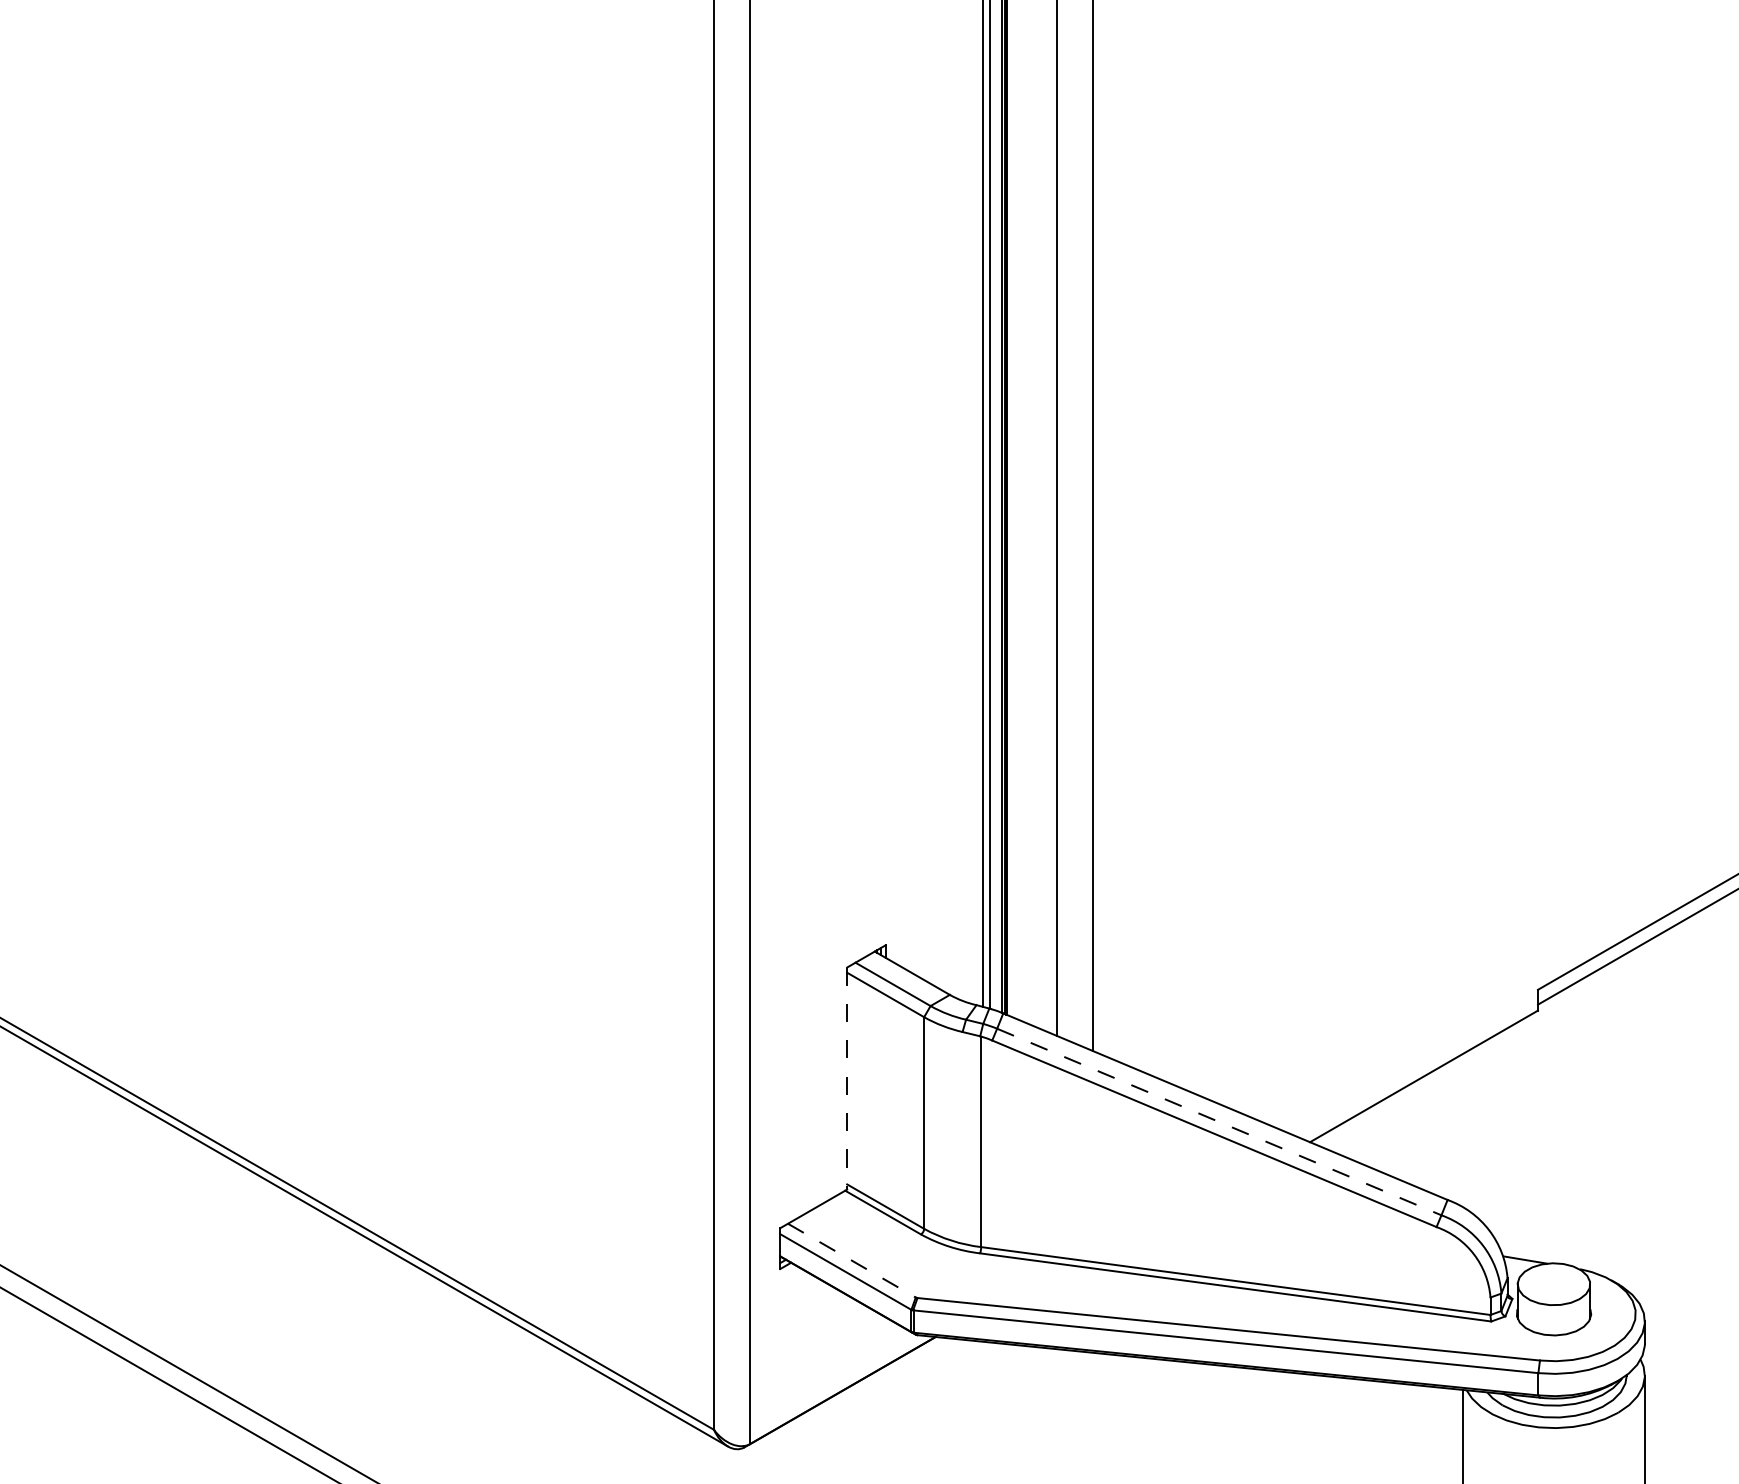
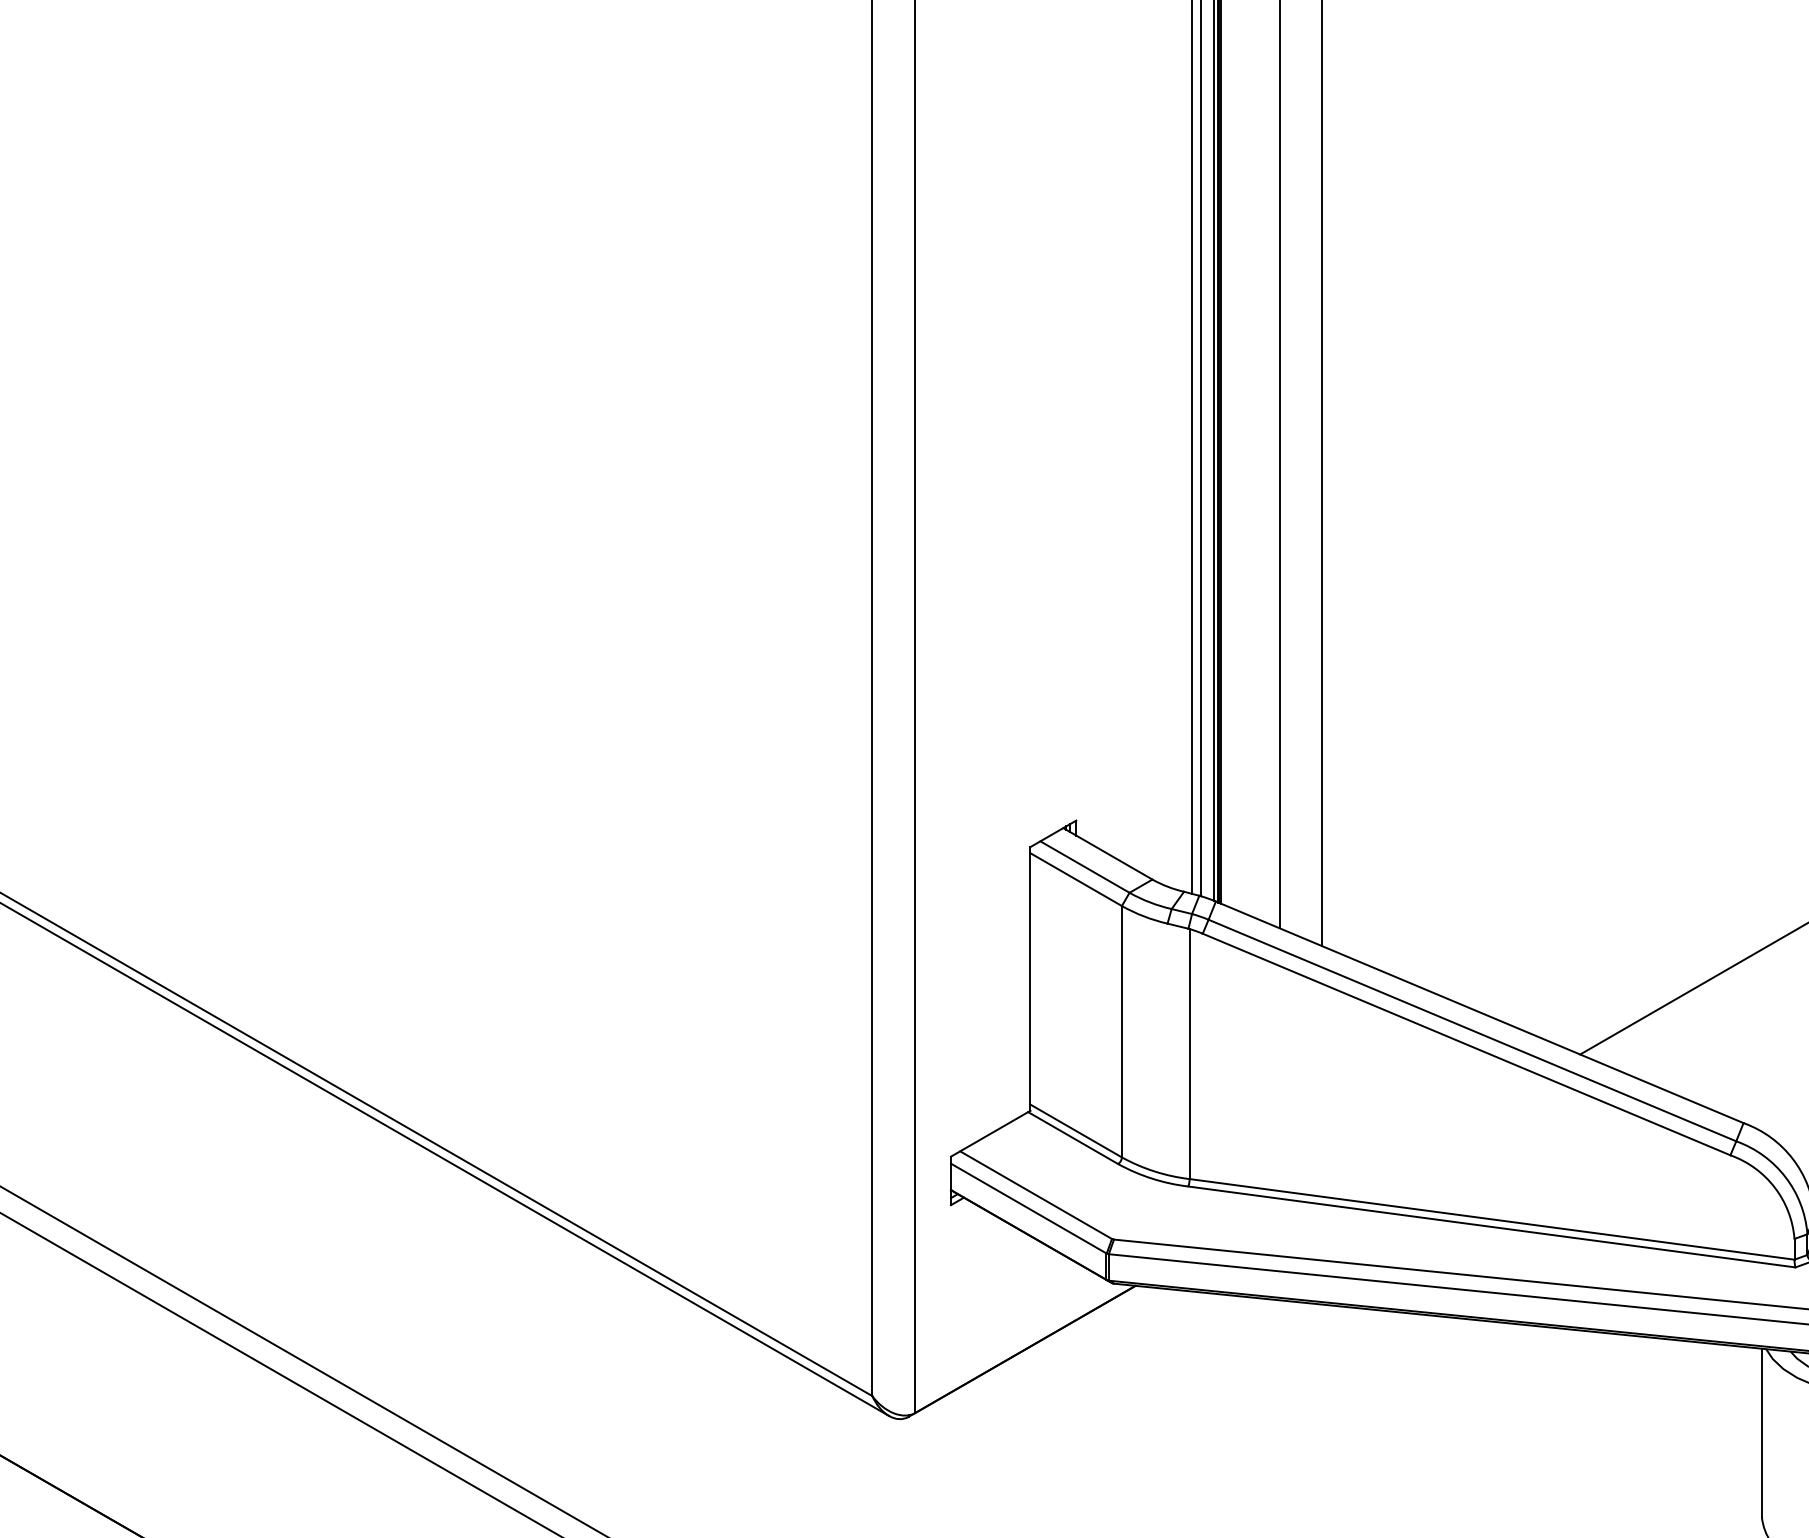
line: (847, 1079) -> (1030, 980), dashed -> solid
line: (1219, 1122) -> (1472, 1031), dashed -> solid
line: (851, 1260) -> (1035, 1194), dashed -> solid

